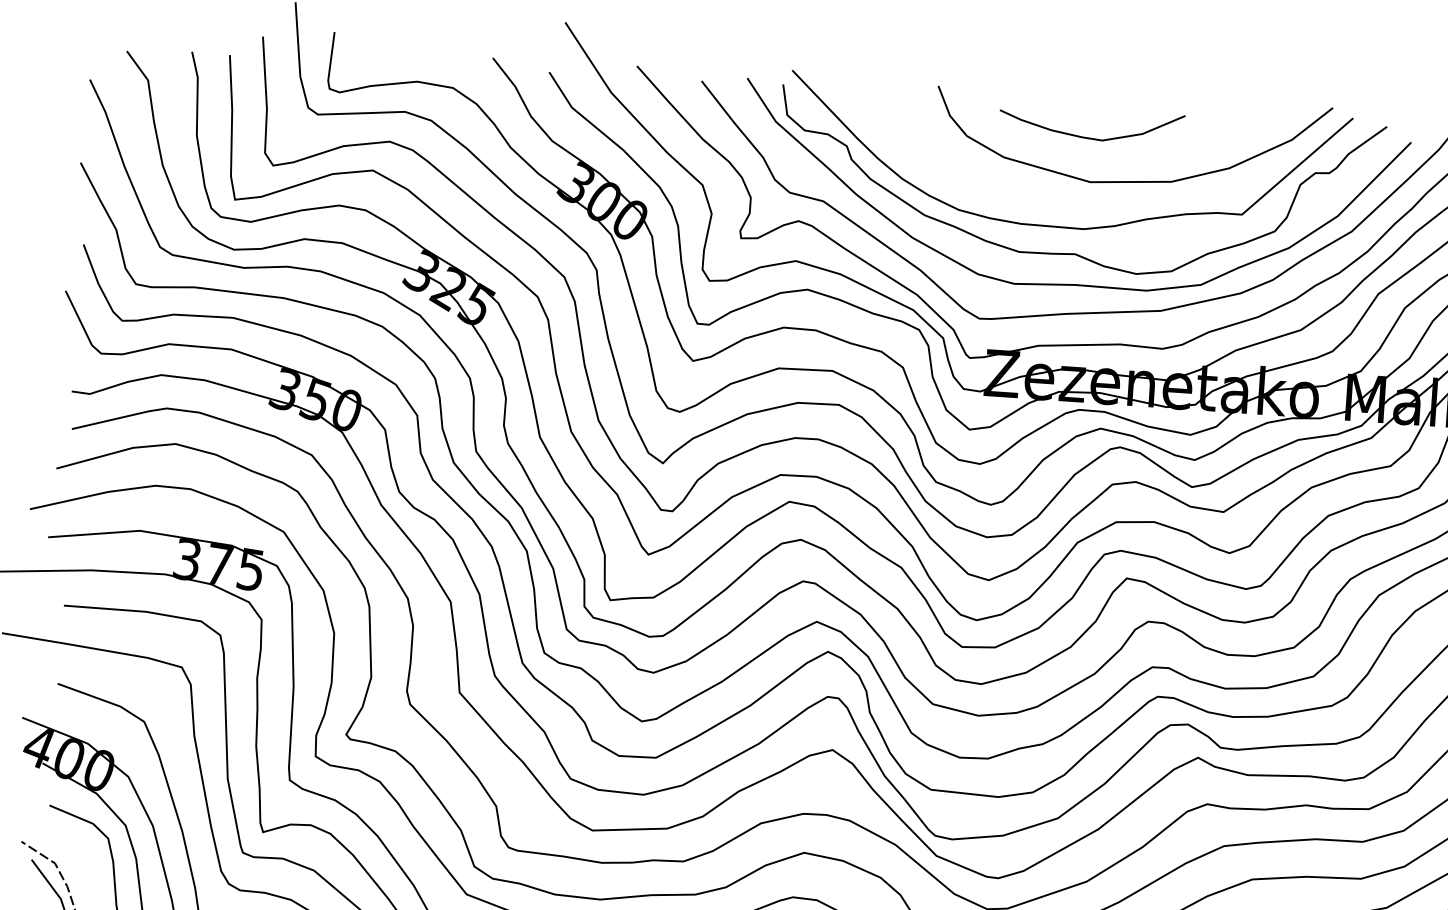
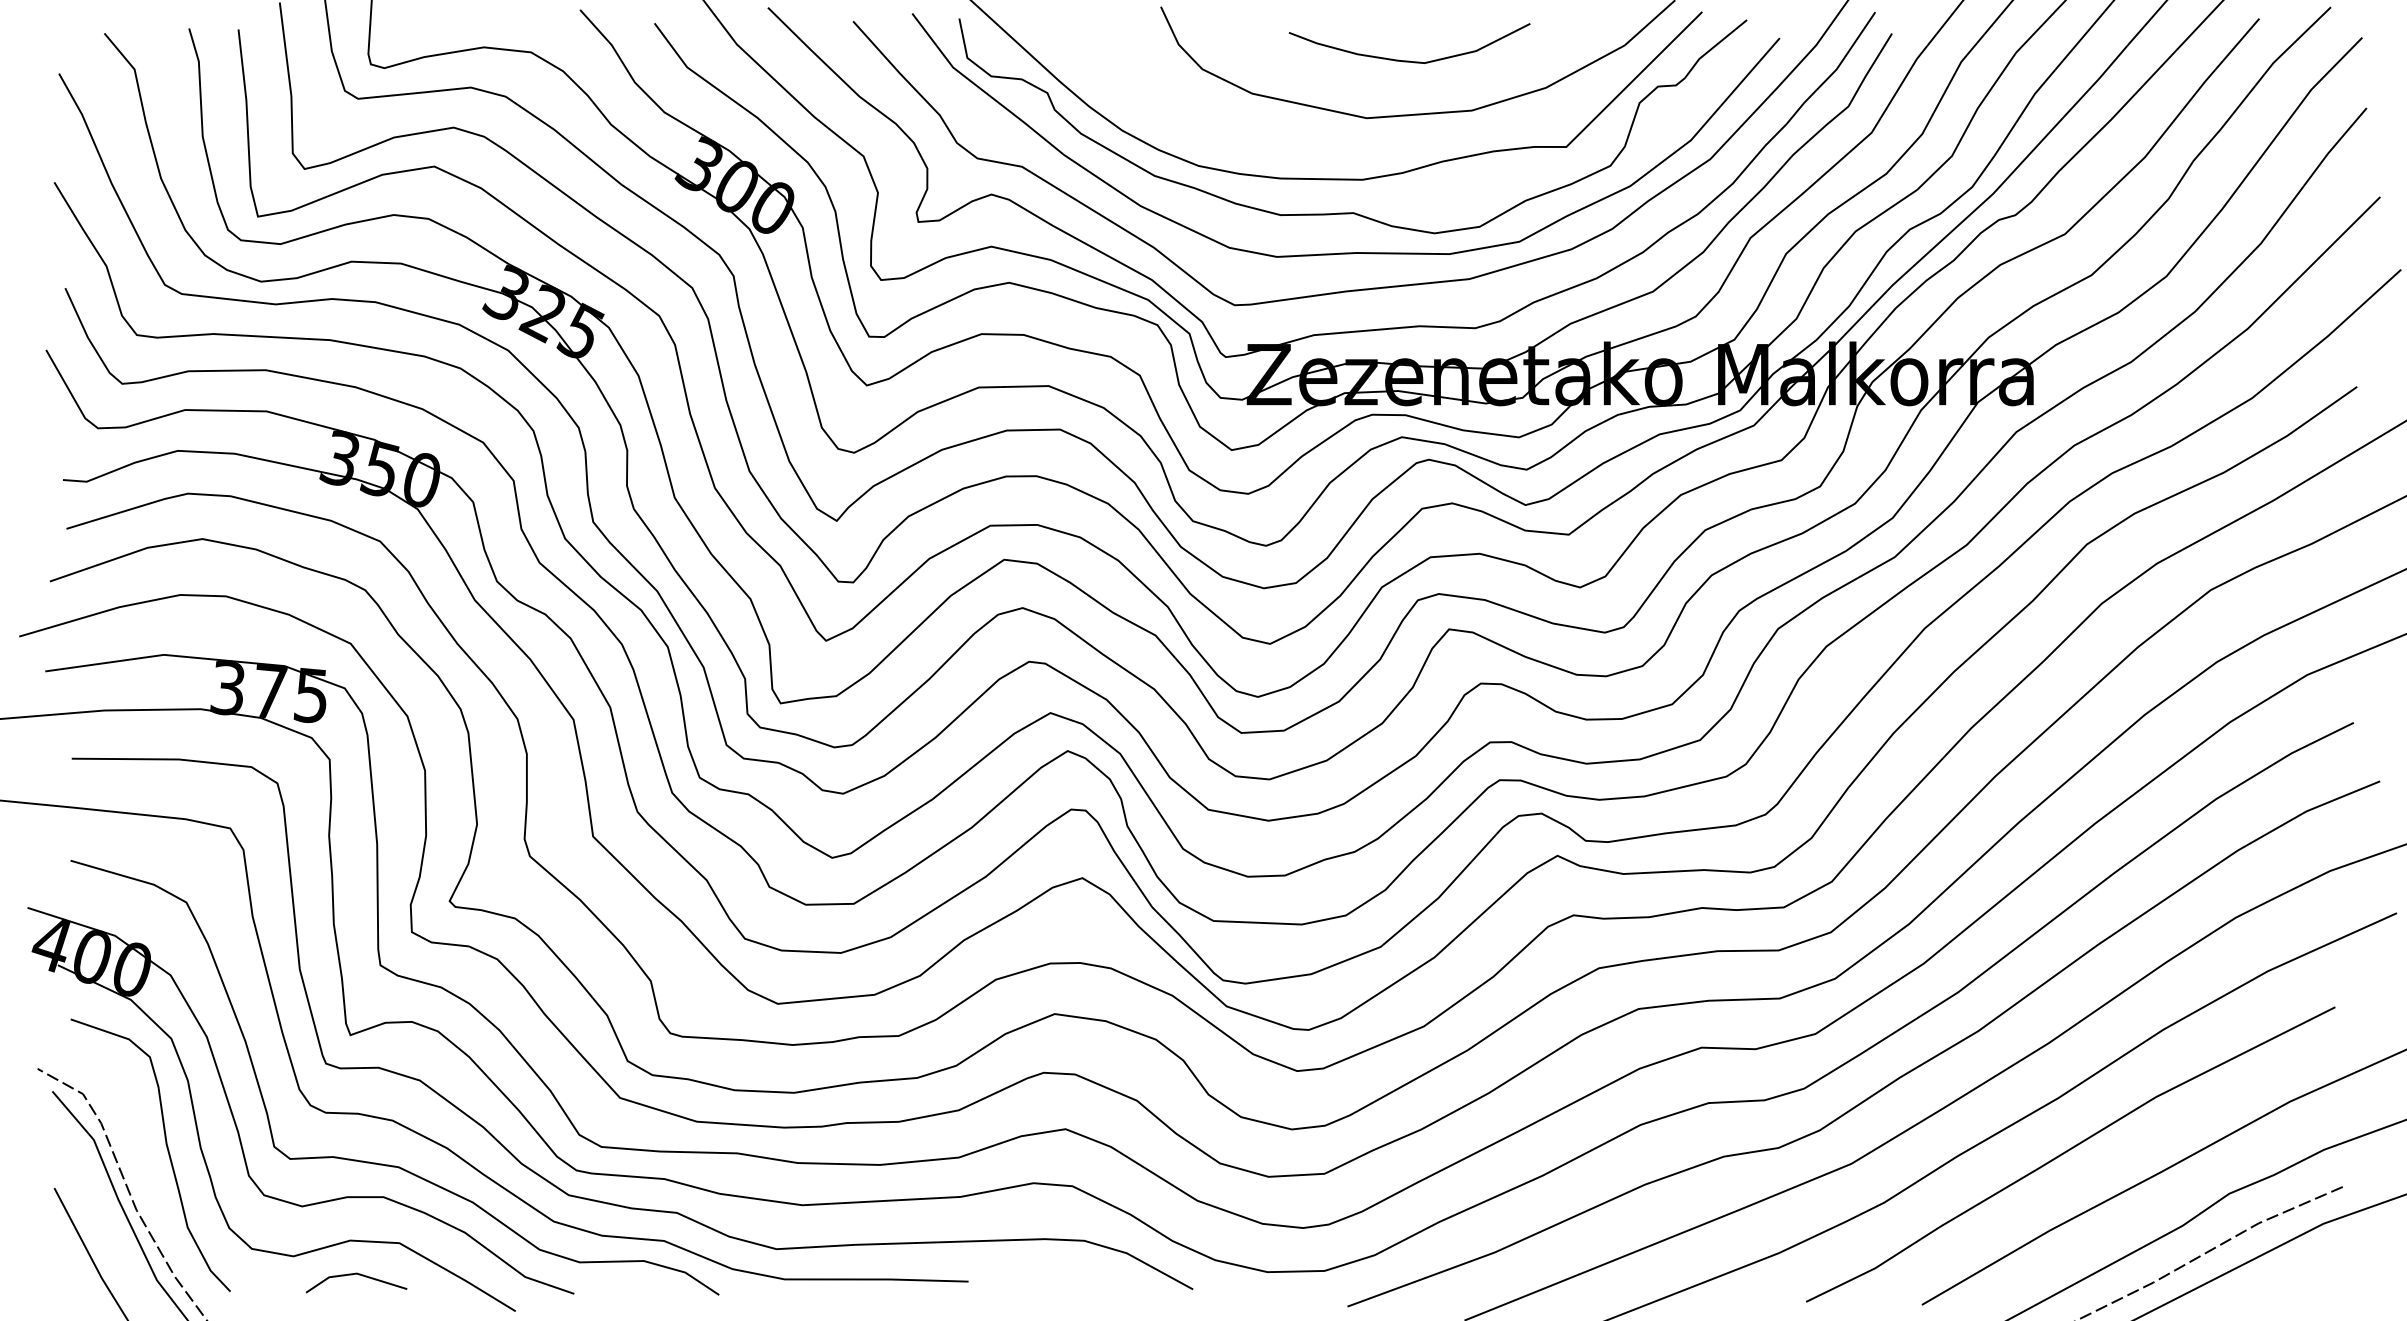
curve: (1090, 137) -> (1409, 60), moved

